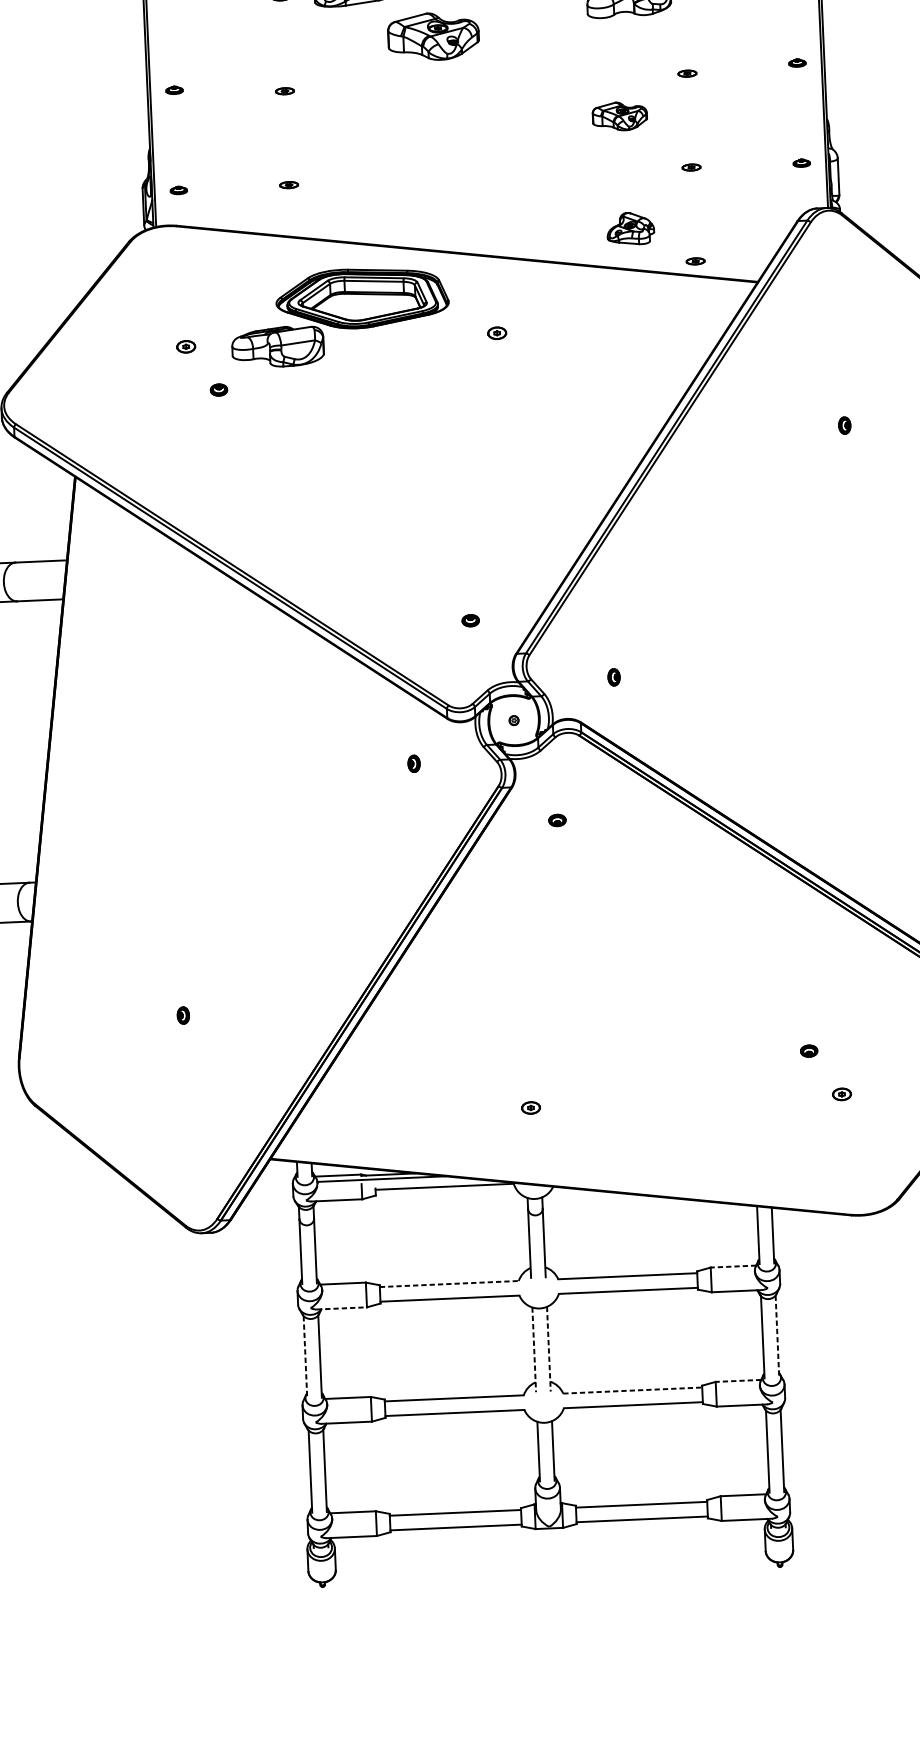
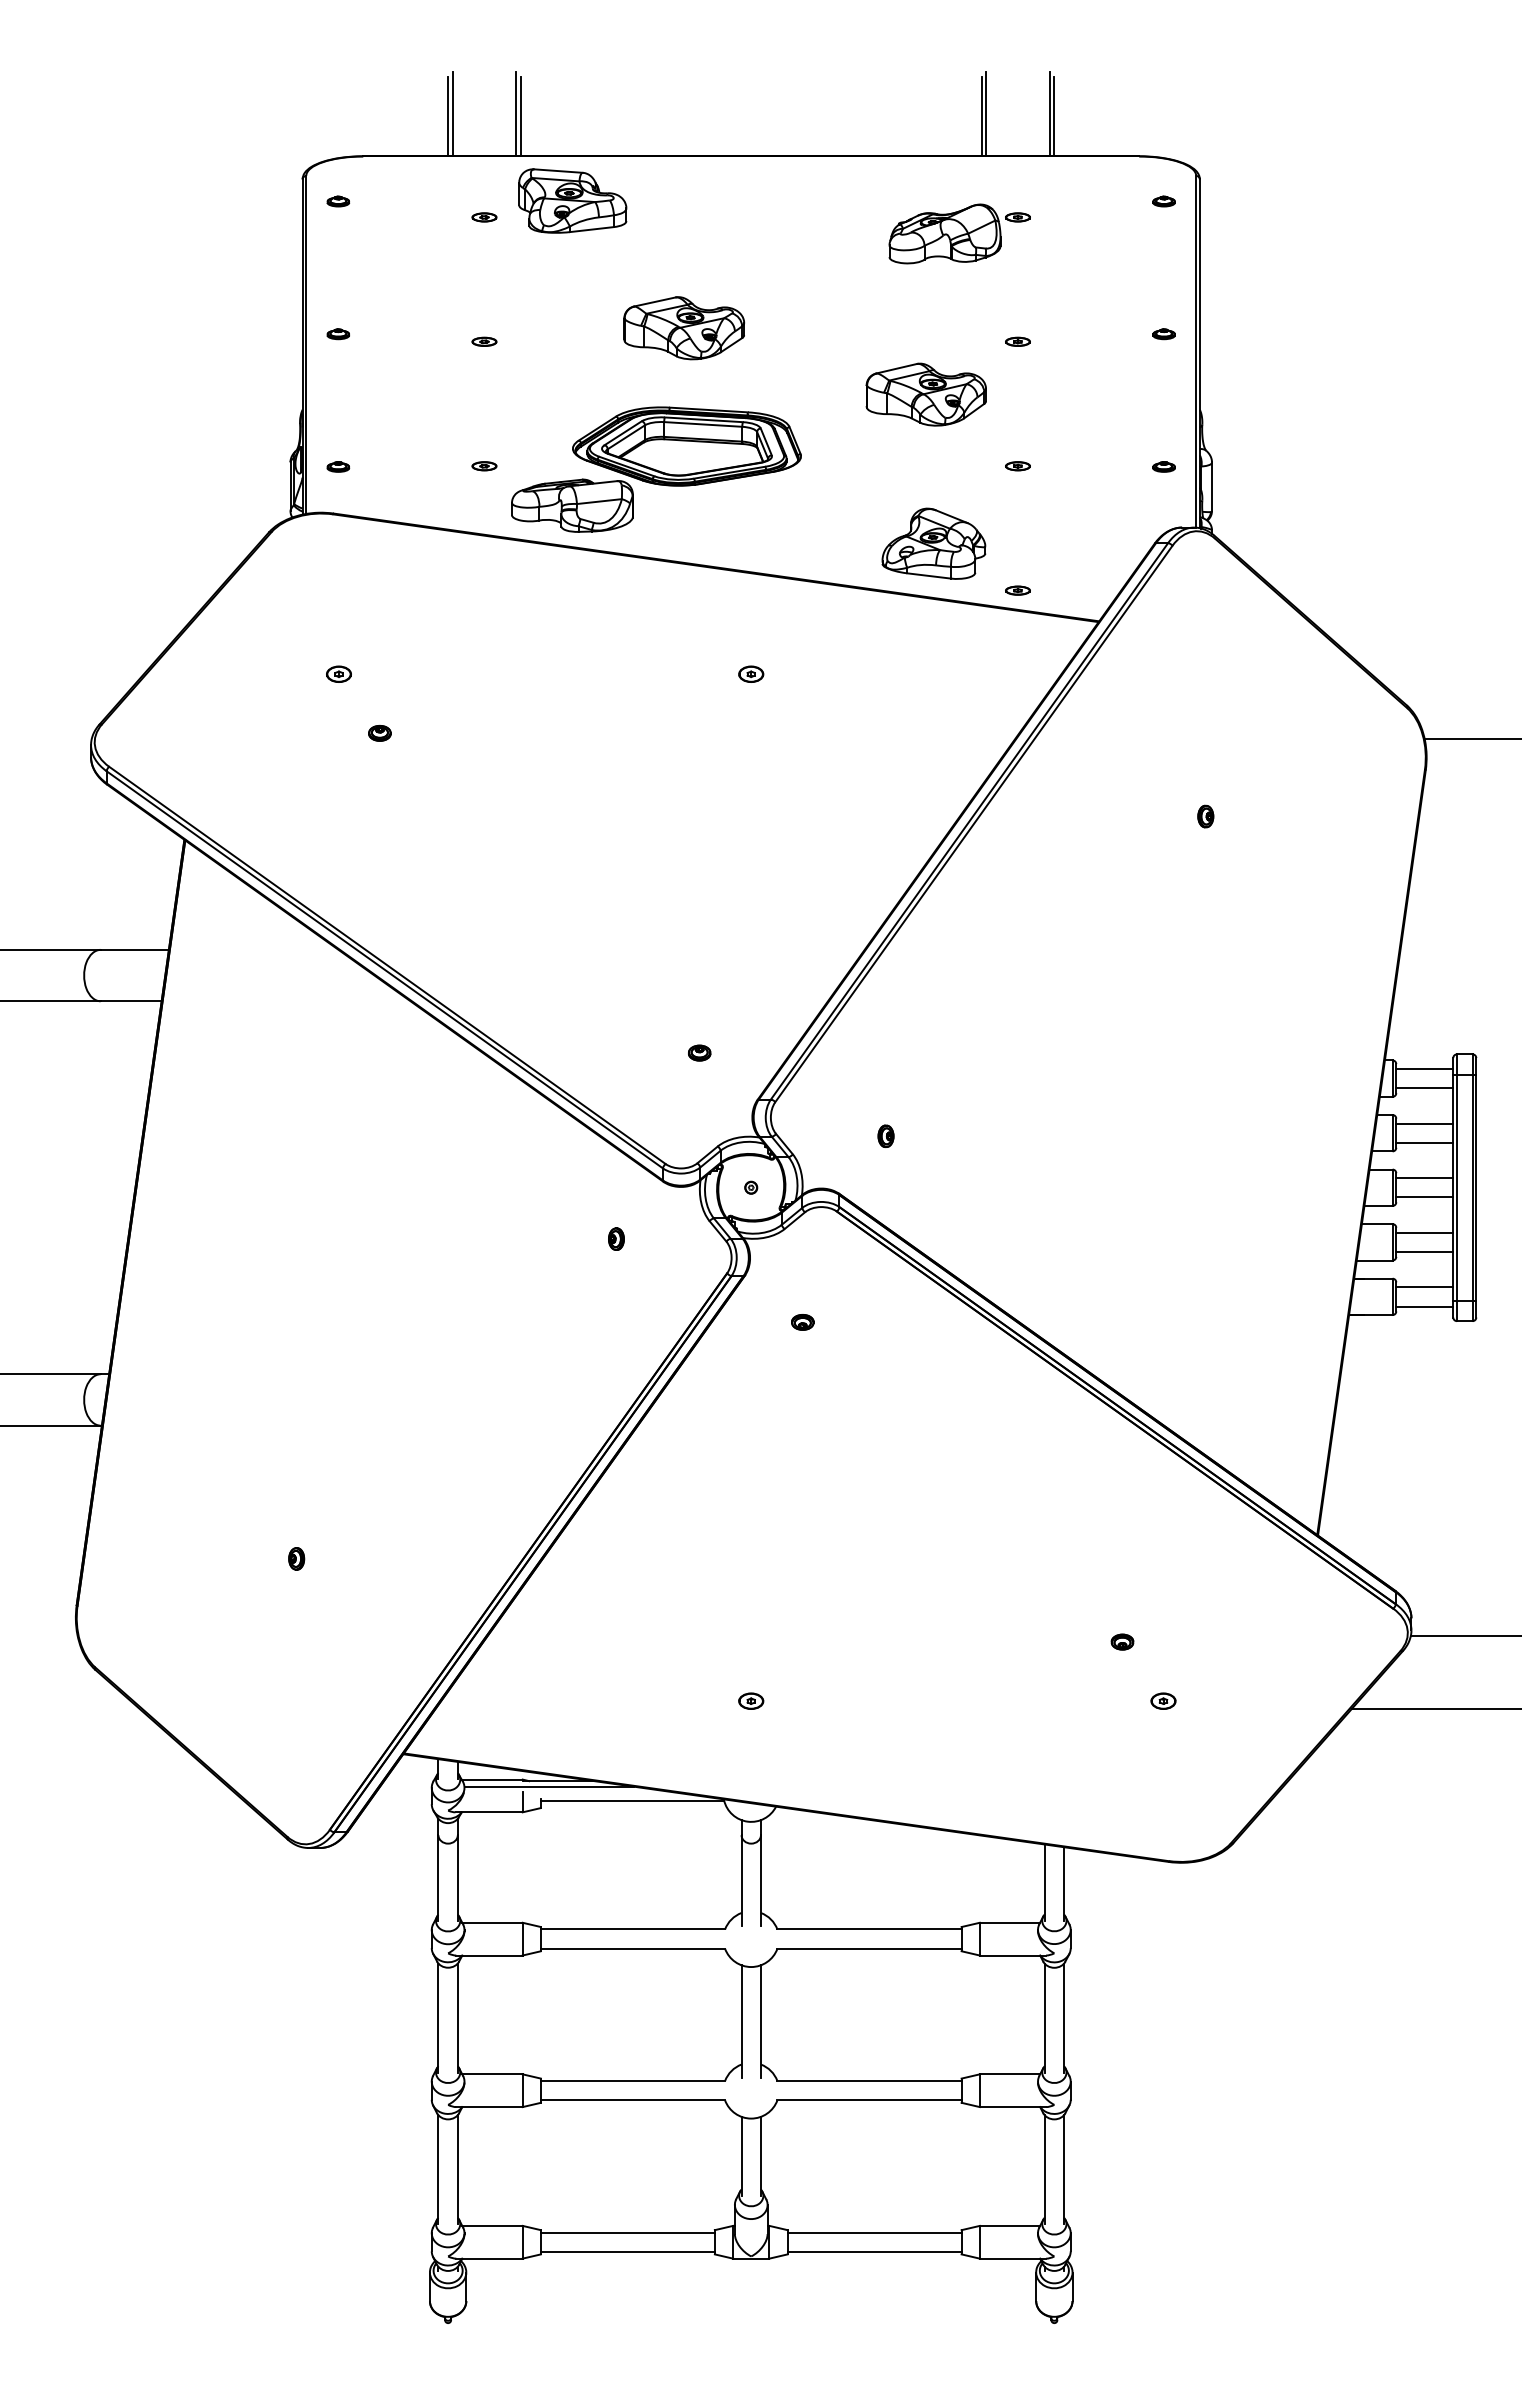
part: (433, 36) -> (684, 328), moved
part: (619, 116) -> (925, 394), size x1.67
part: (630, 228) -> (933, 543), size x1.67
part: (340, 316) -> (656, 469), moved
line: (733, 1266) -> (1009, 1922), dashed -> solid
line: (449, 1284) -> (633, 1929), dashed -> solid
line: (341, 1308) -> (489, 1955), dashed -> solid
line: (777, 1336) -> (1064, 2018), dashed -> solid
line: (534, 1349) -> (741, 2021), dashed -> solid
line: (548, 1349) -> (760, 2021), dashed -> solid
line: (305, 1357) -> (438, 2018), dashed -> solid
line: (738, 1381) -> (1009, 2074), dashed -> solid
line: (633, 1390) -> (870, 2081), dashed -> solid

